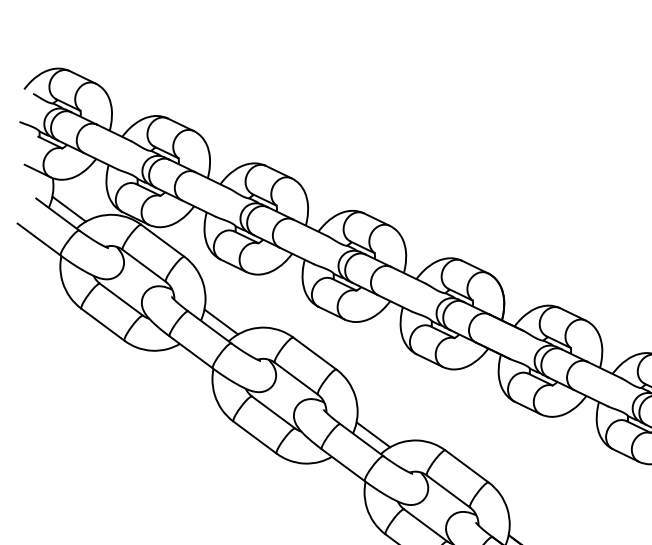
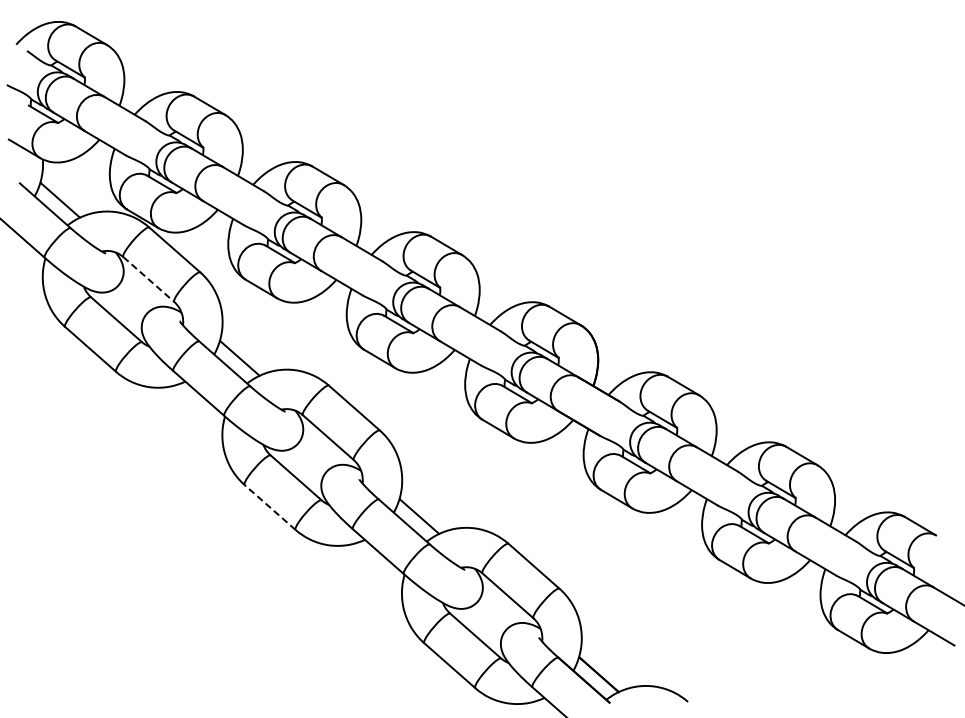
line: (144, 265) -> (148, 279), solid -> dashed
line: (255, 437) -> (270, 507), solid -> dashed

